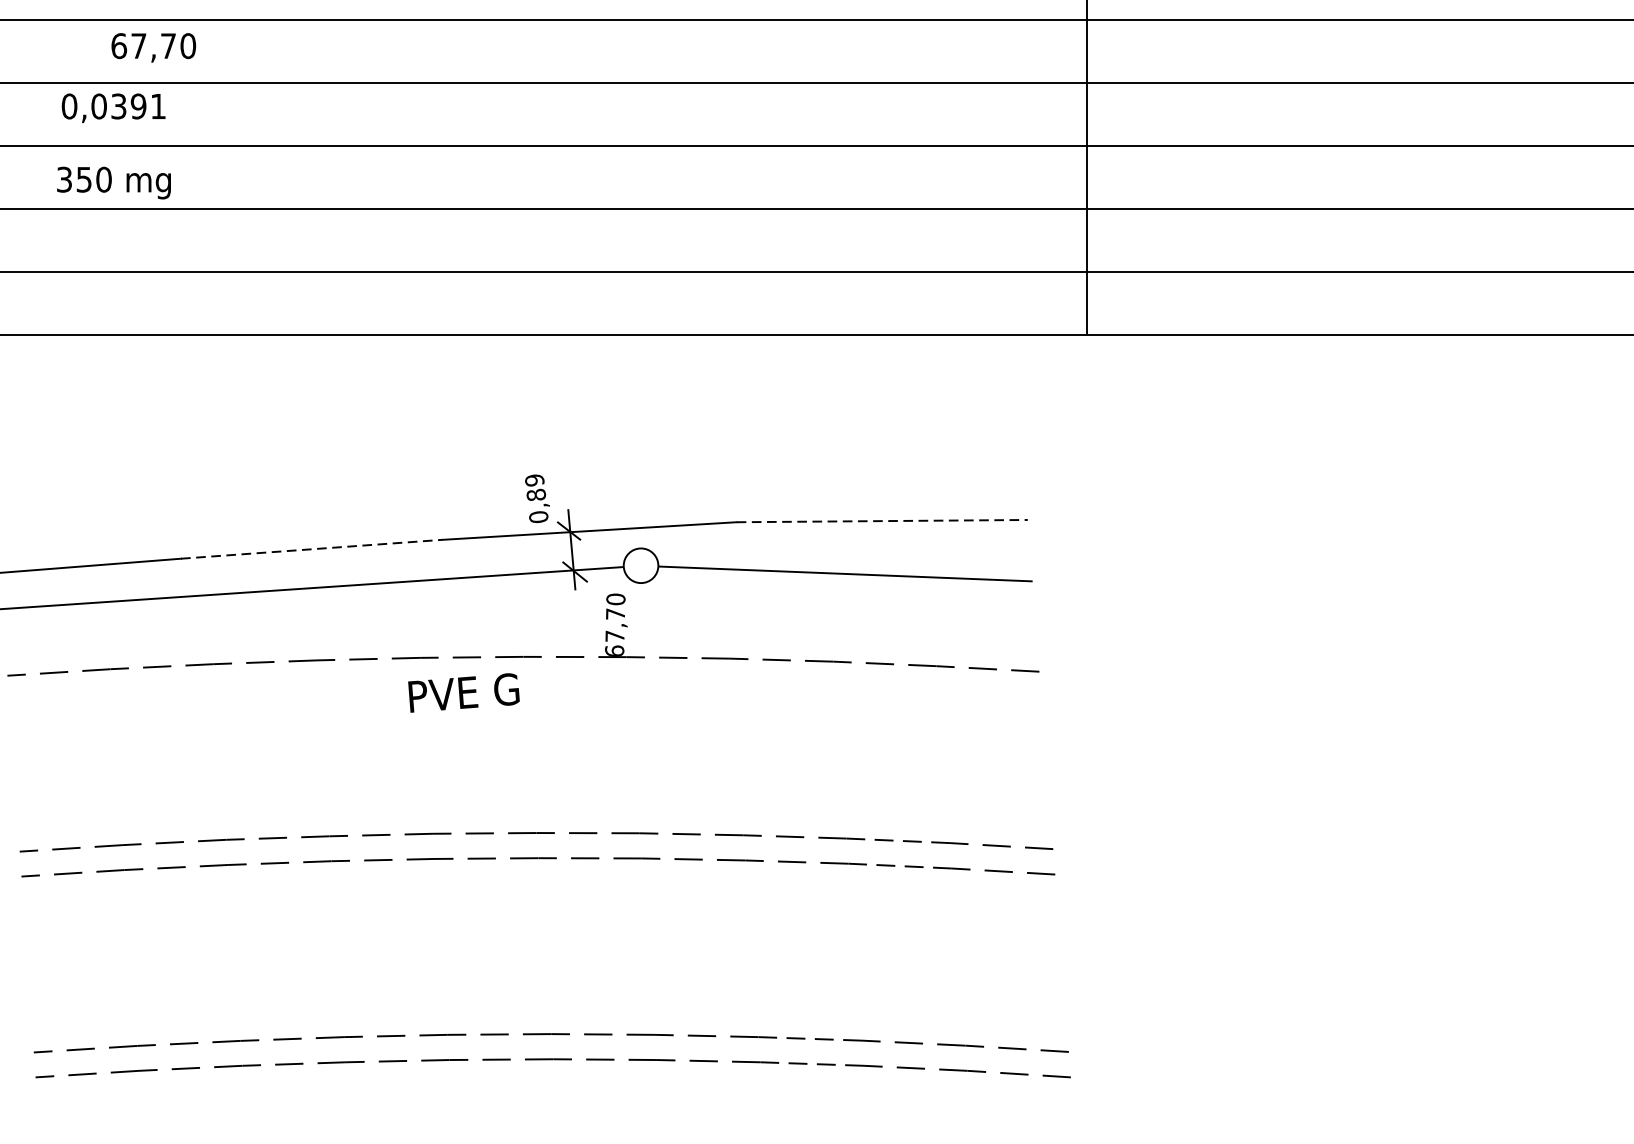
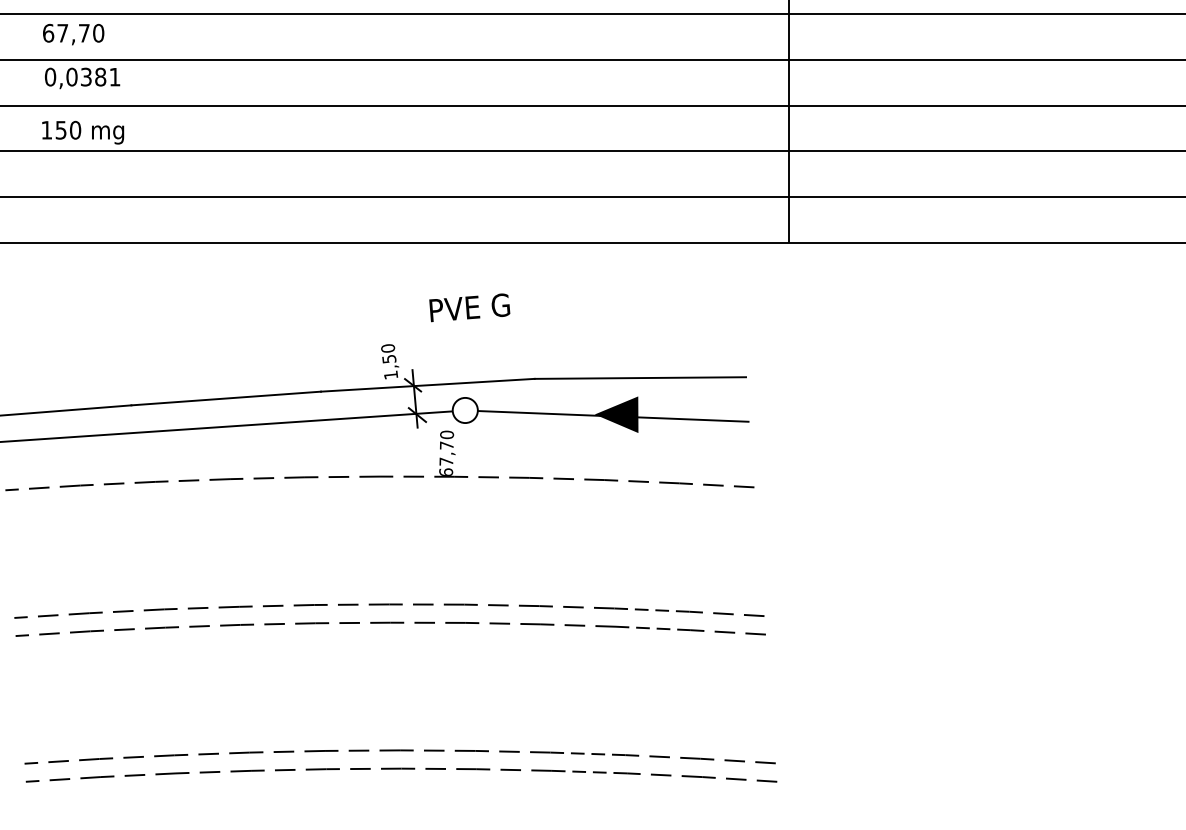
text: (153, 47) -> (73, 34), moved
text: (138, 106) -> (100, 77), 0,0391 -> 0,0381
text: (64, 178) -> (46, 129), 350 -> 150
text: (536, 498) -> (389, 361), 0,89 -> 1,50
line: (882, 521) -> (640, 378), dashed -> solid
line: (312, 549) -> (226, 398), dashed -> solid
fill: (849, 571) -> (616, 414), added
text: (463, 692) -> (469, 307), moved

